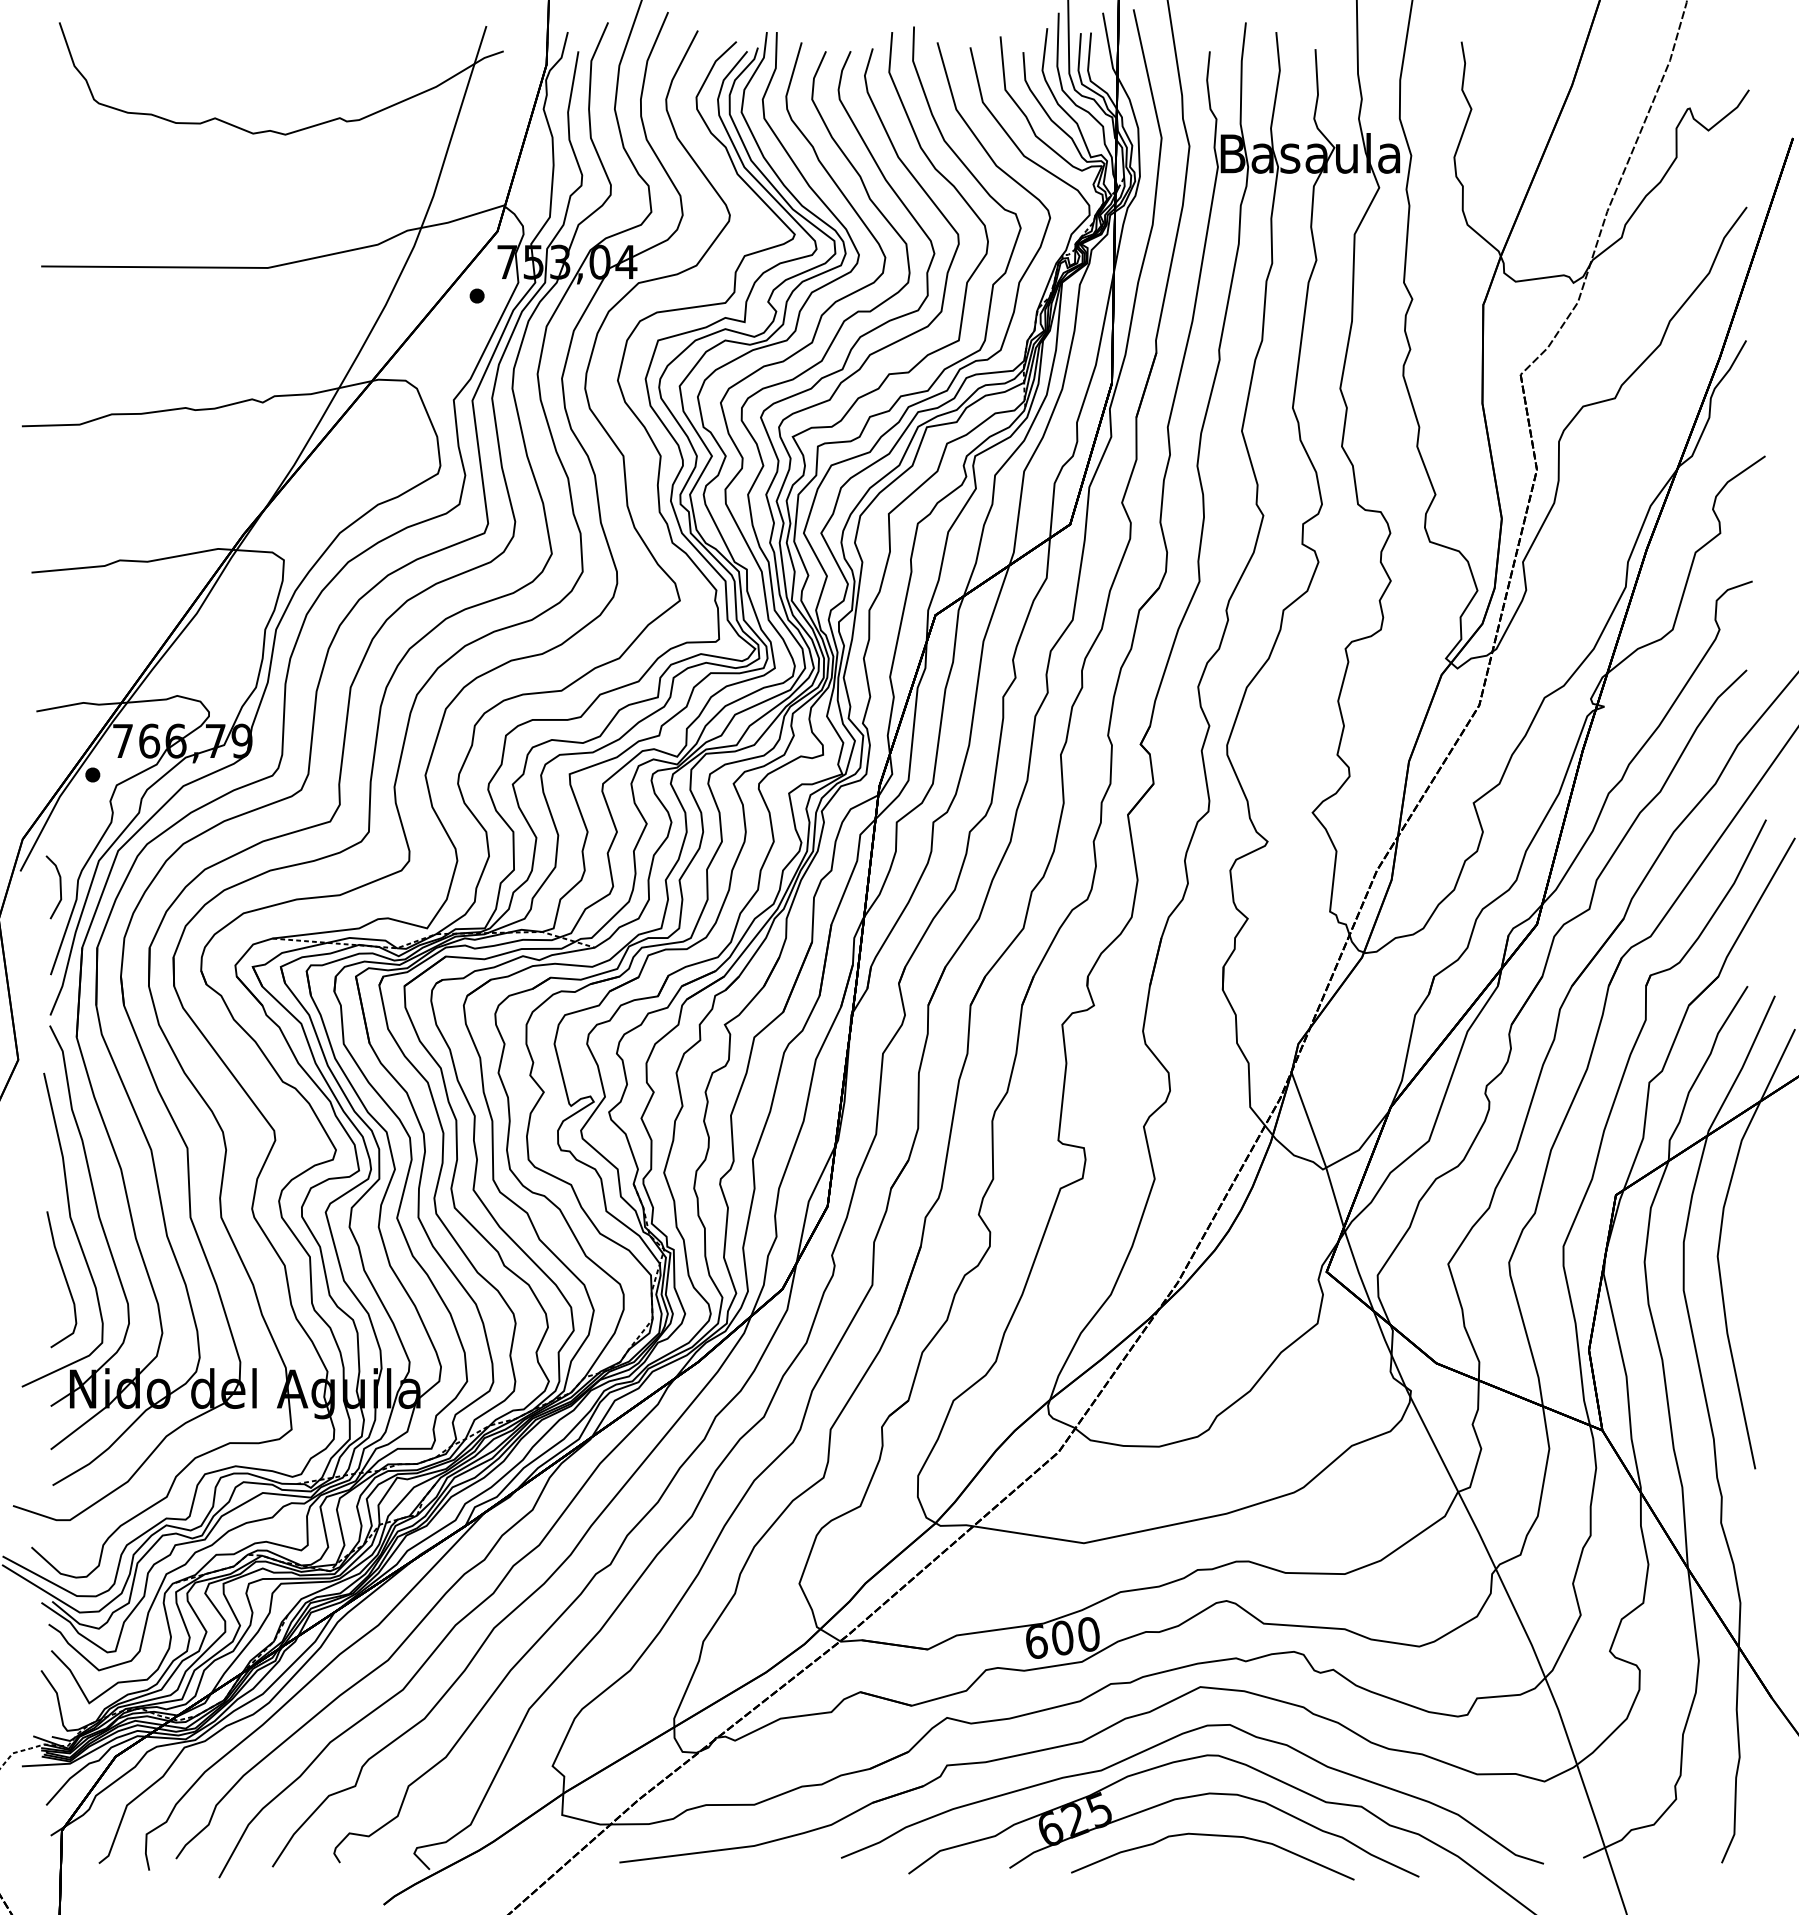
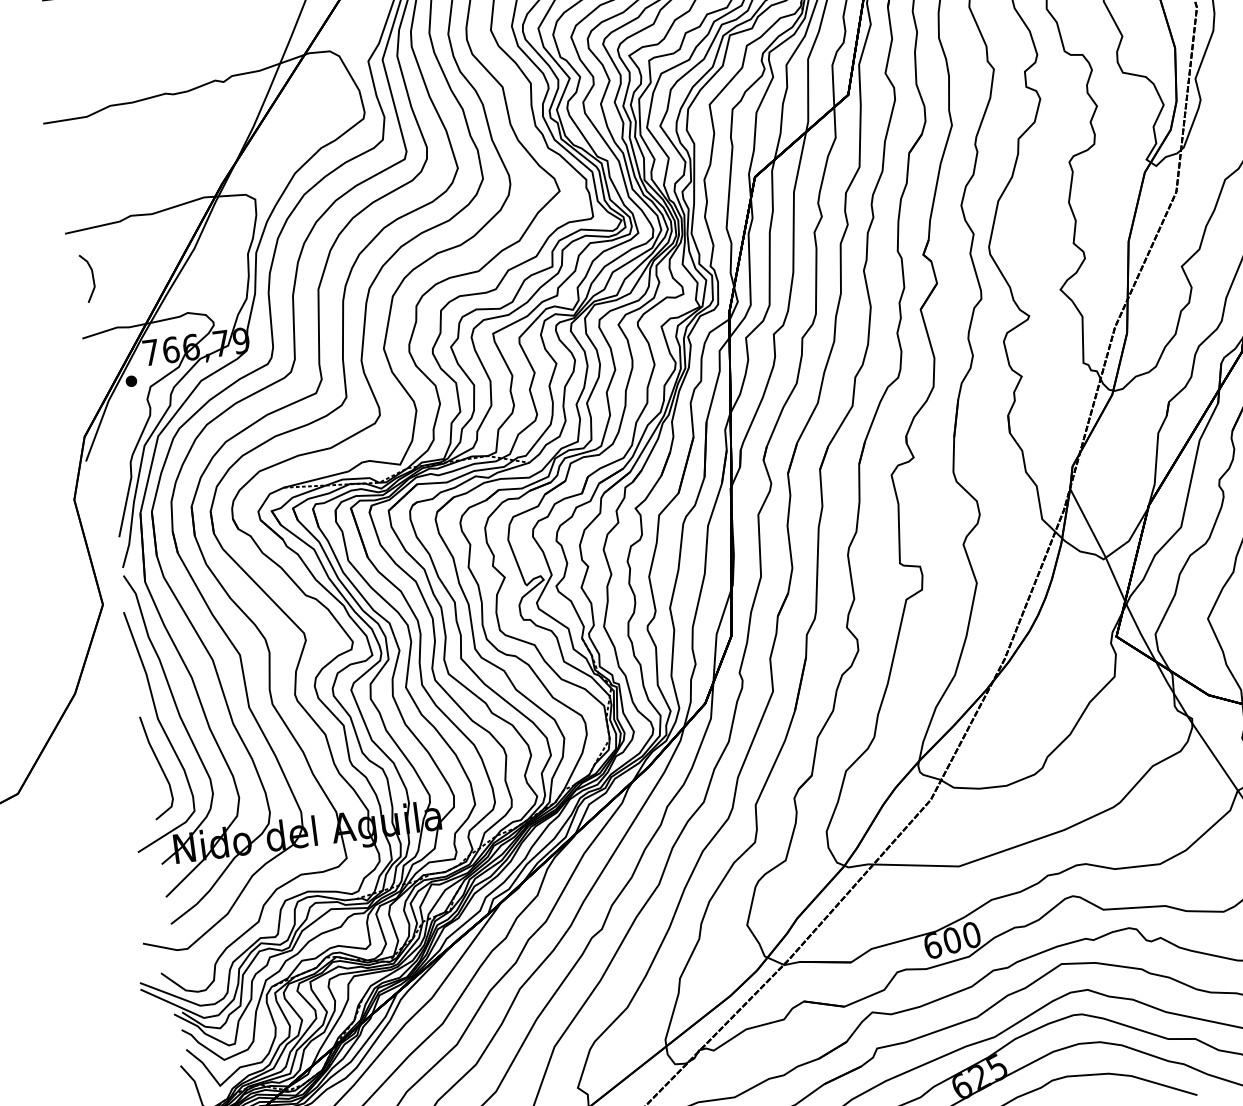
line: (59, 887) -> (92, 277), moved

